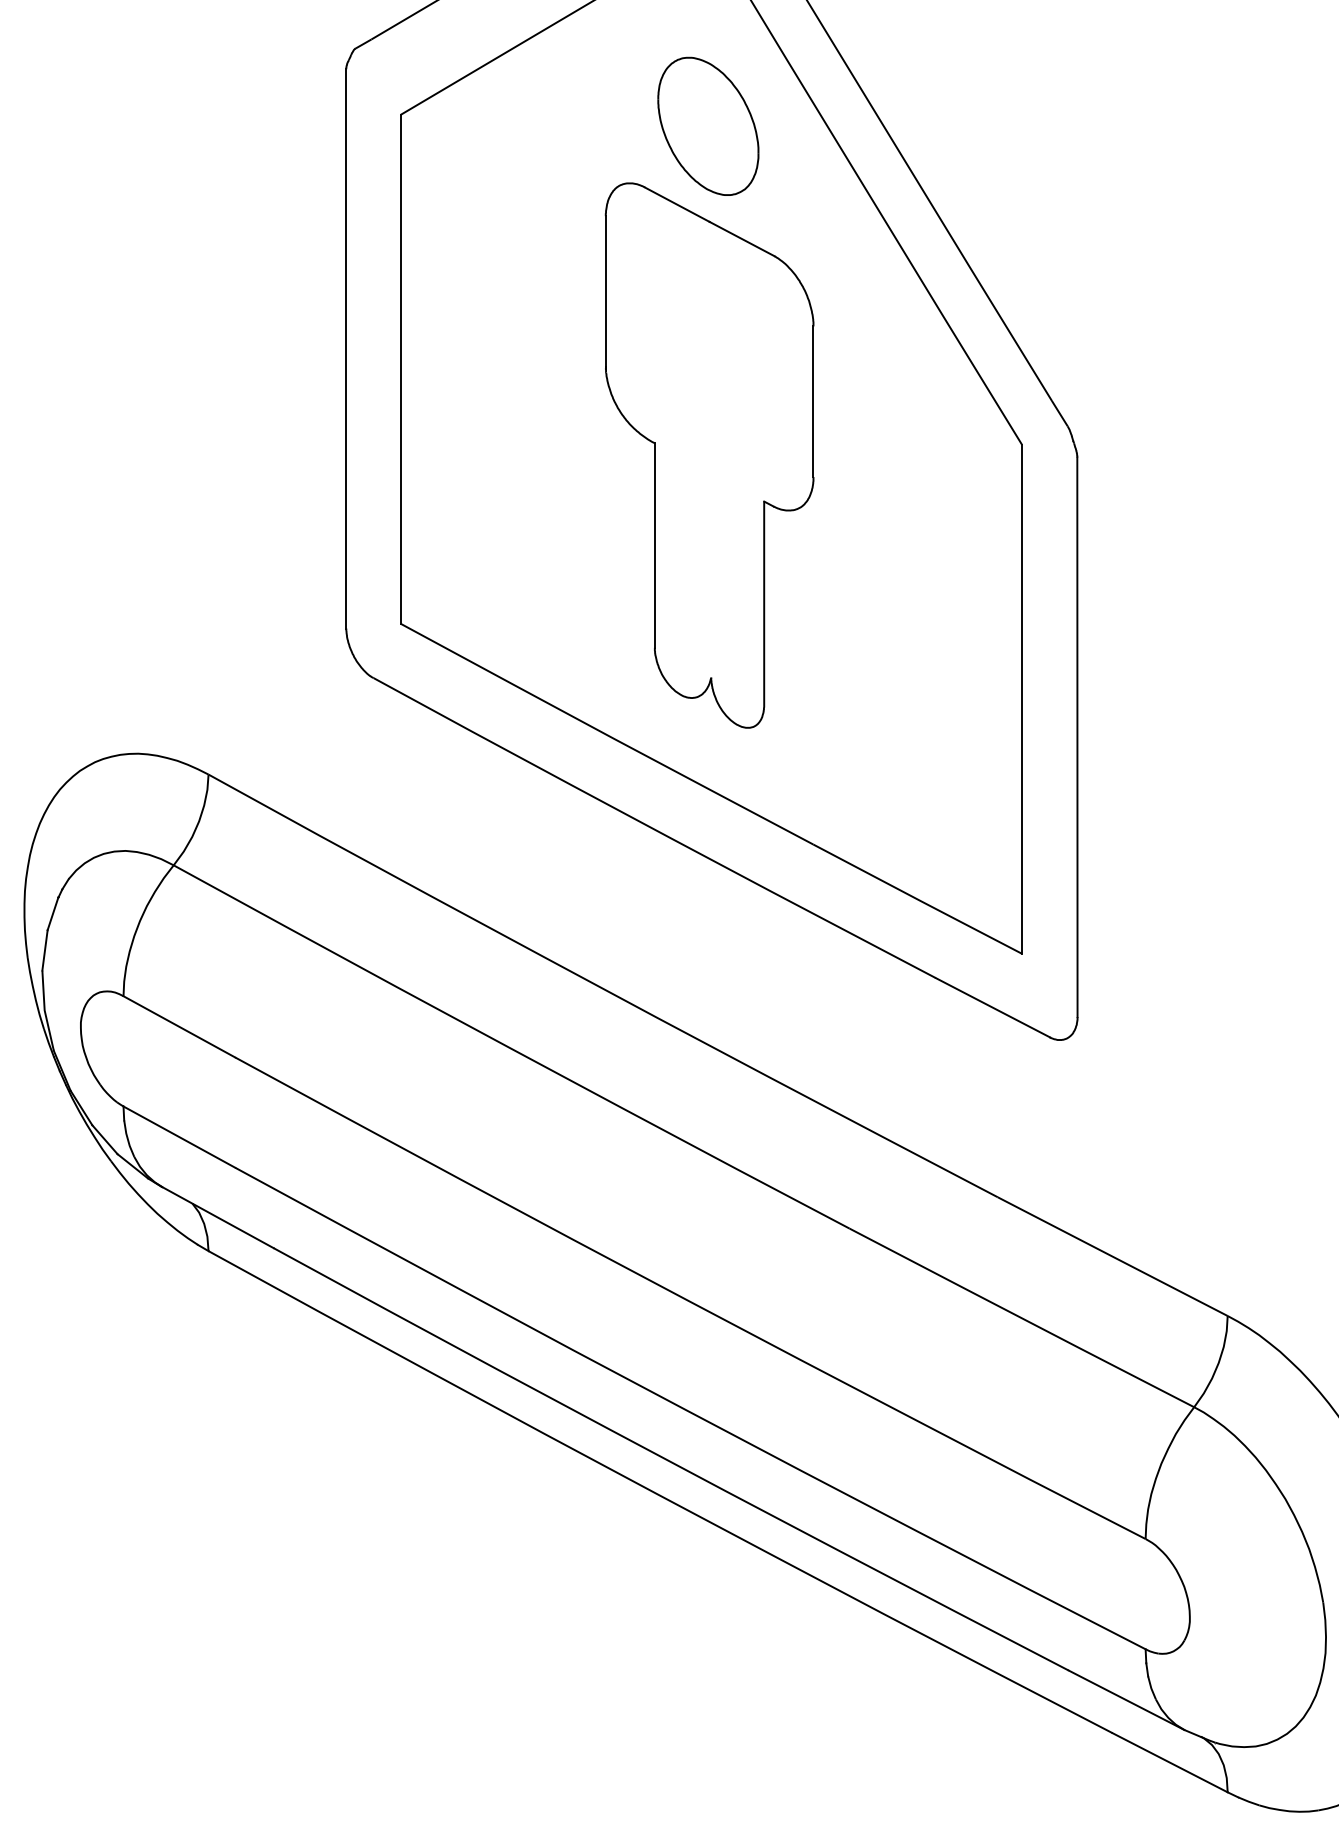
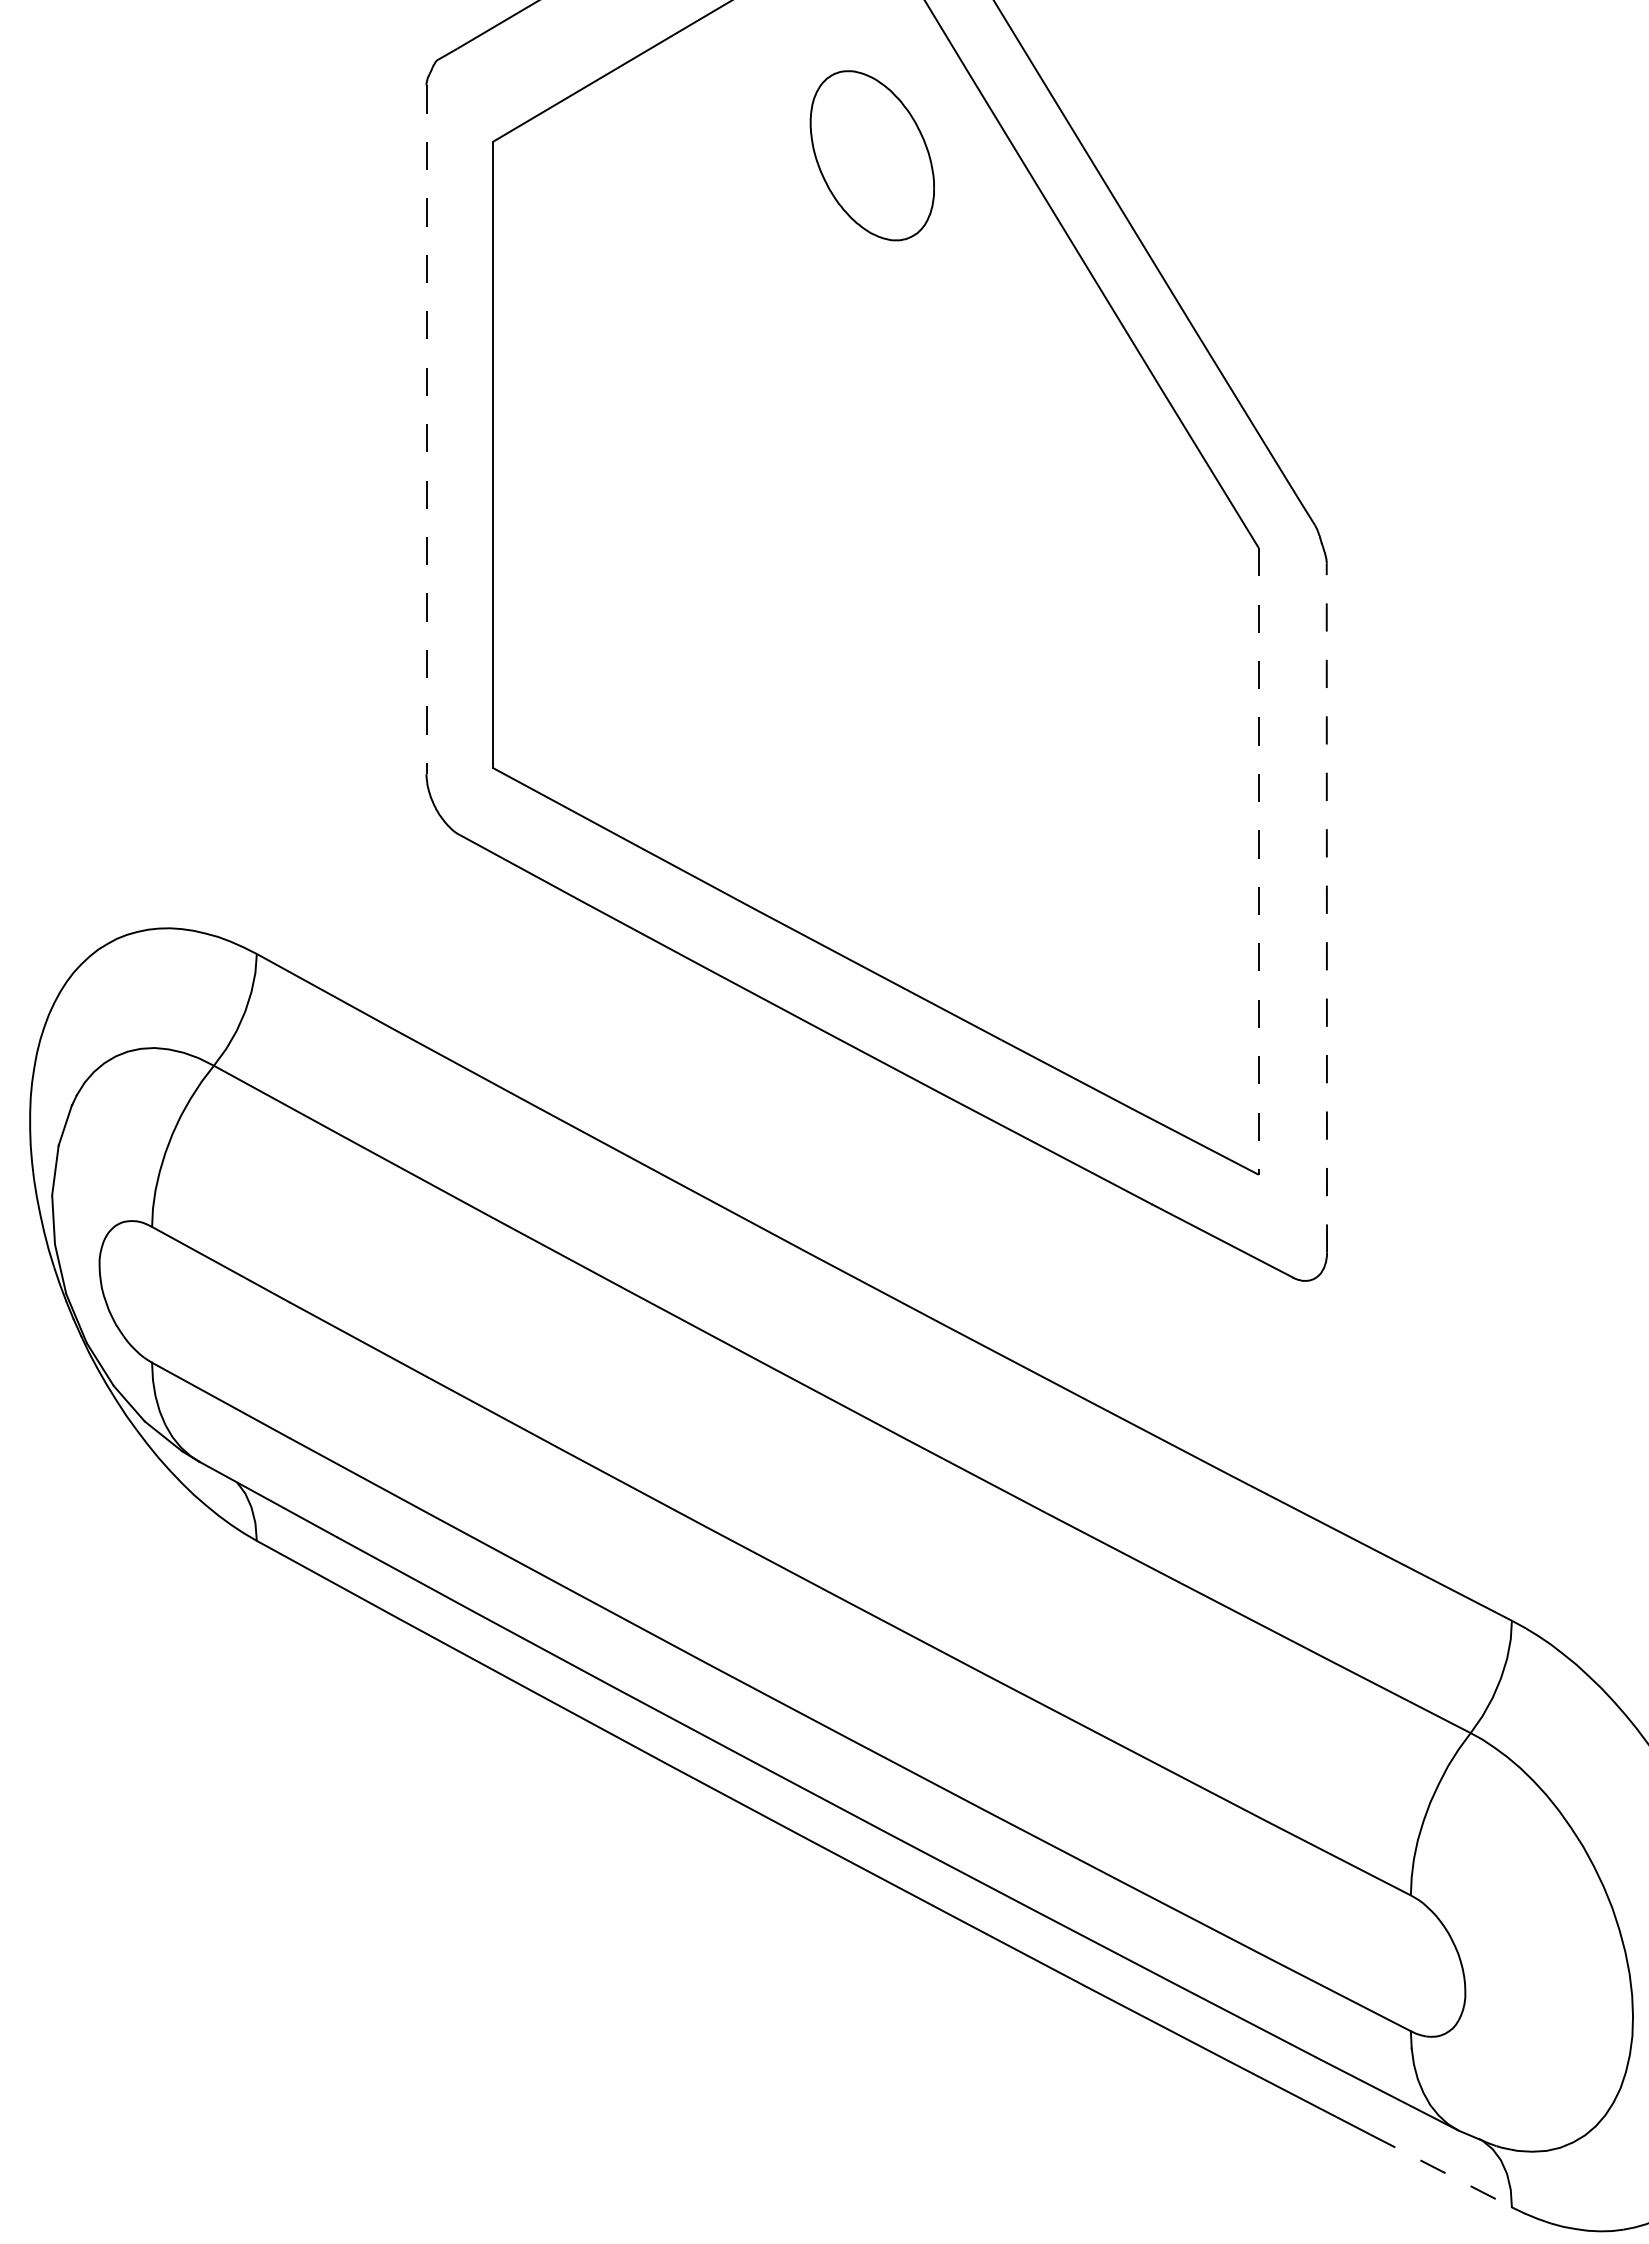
line: (346, 349) -> (426, 430), solid -> dashed
part: (709, 455) -> (873, 561), removed
line: (1021, 699) -> (1258, 861), solid -> dashed
line: (1077, 737) -> (1326, 908), solid -> dashed
line: (1170, 1762) -> (1441, 2170), solid -> dashed

